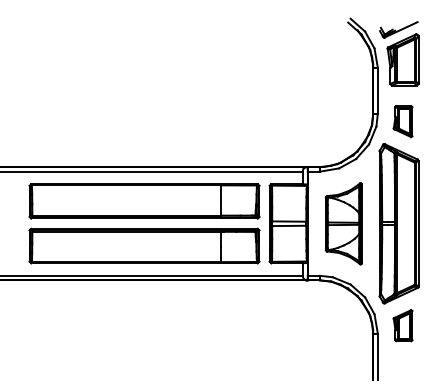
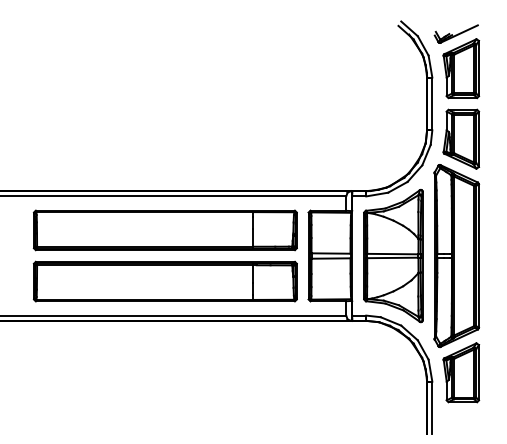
part: (402, 121) -> (460, 139), size x1.67
part: (343, 223) -> (393, 255), size x1.43
part: (402, 325) -> (460, 372), size x1.67

